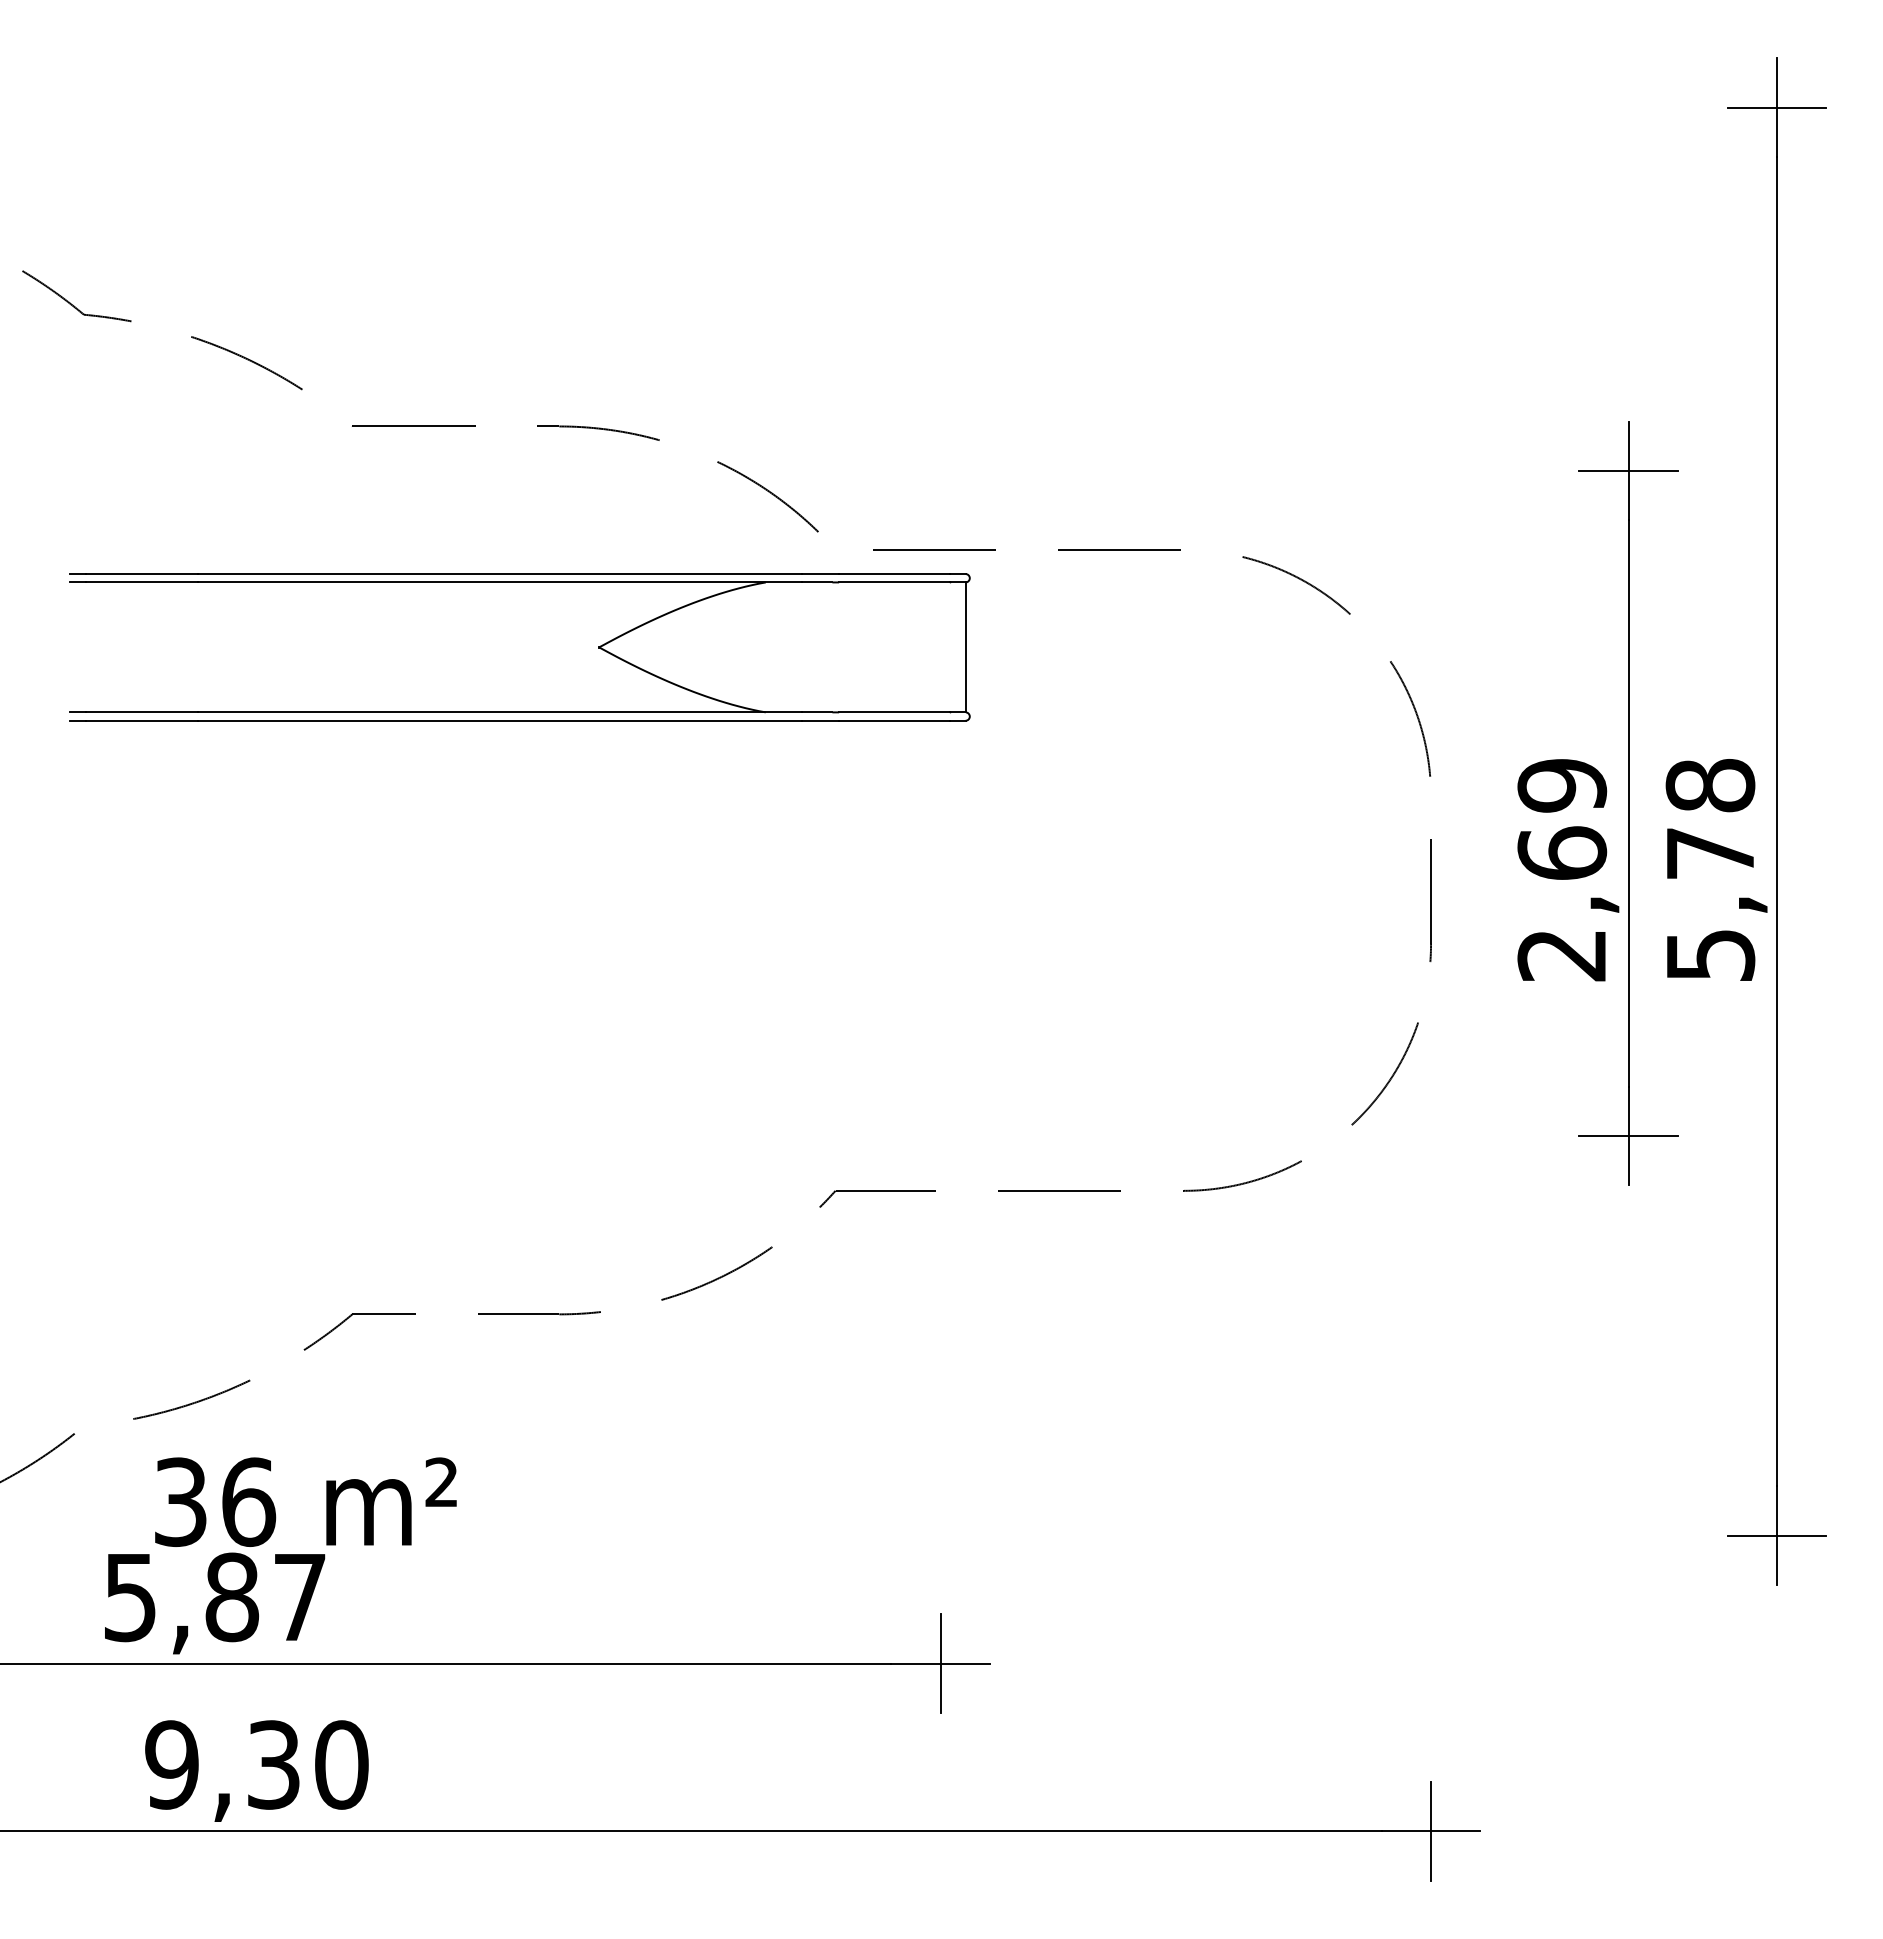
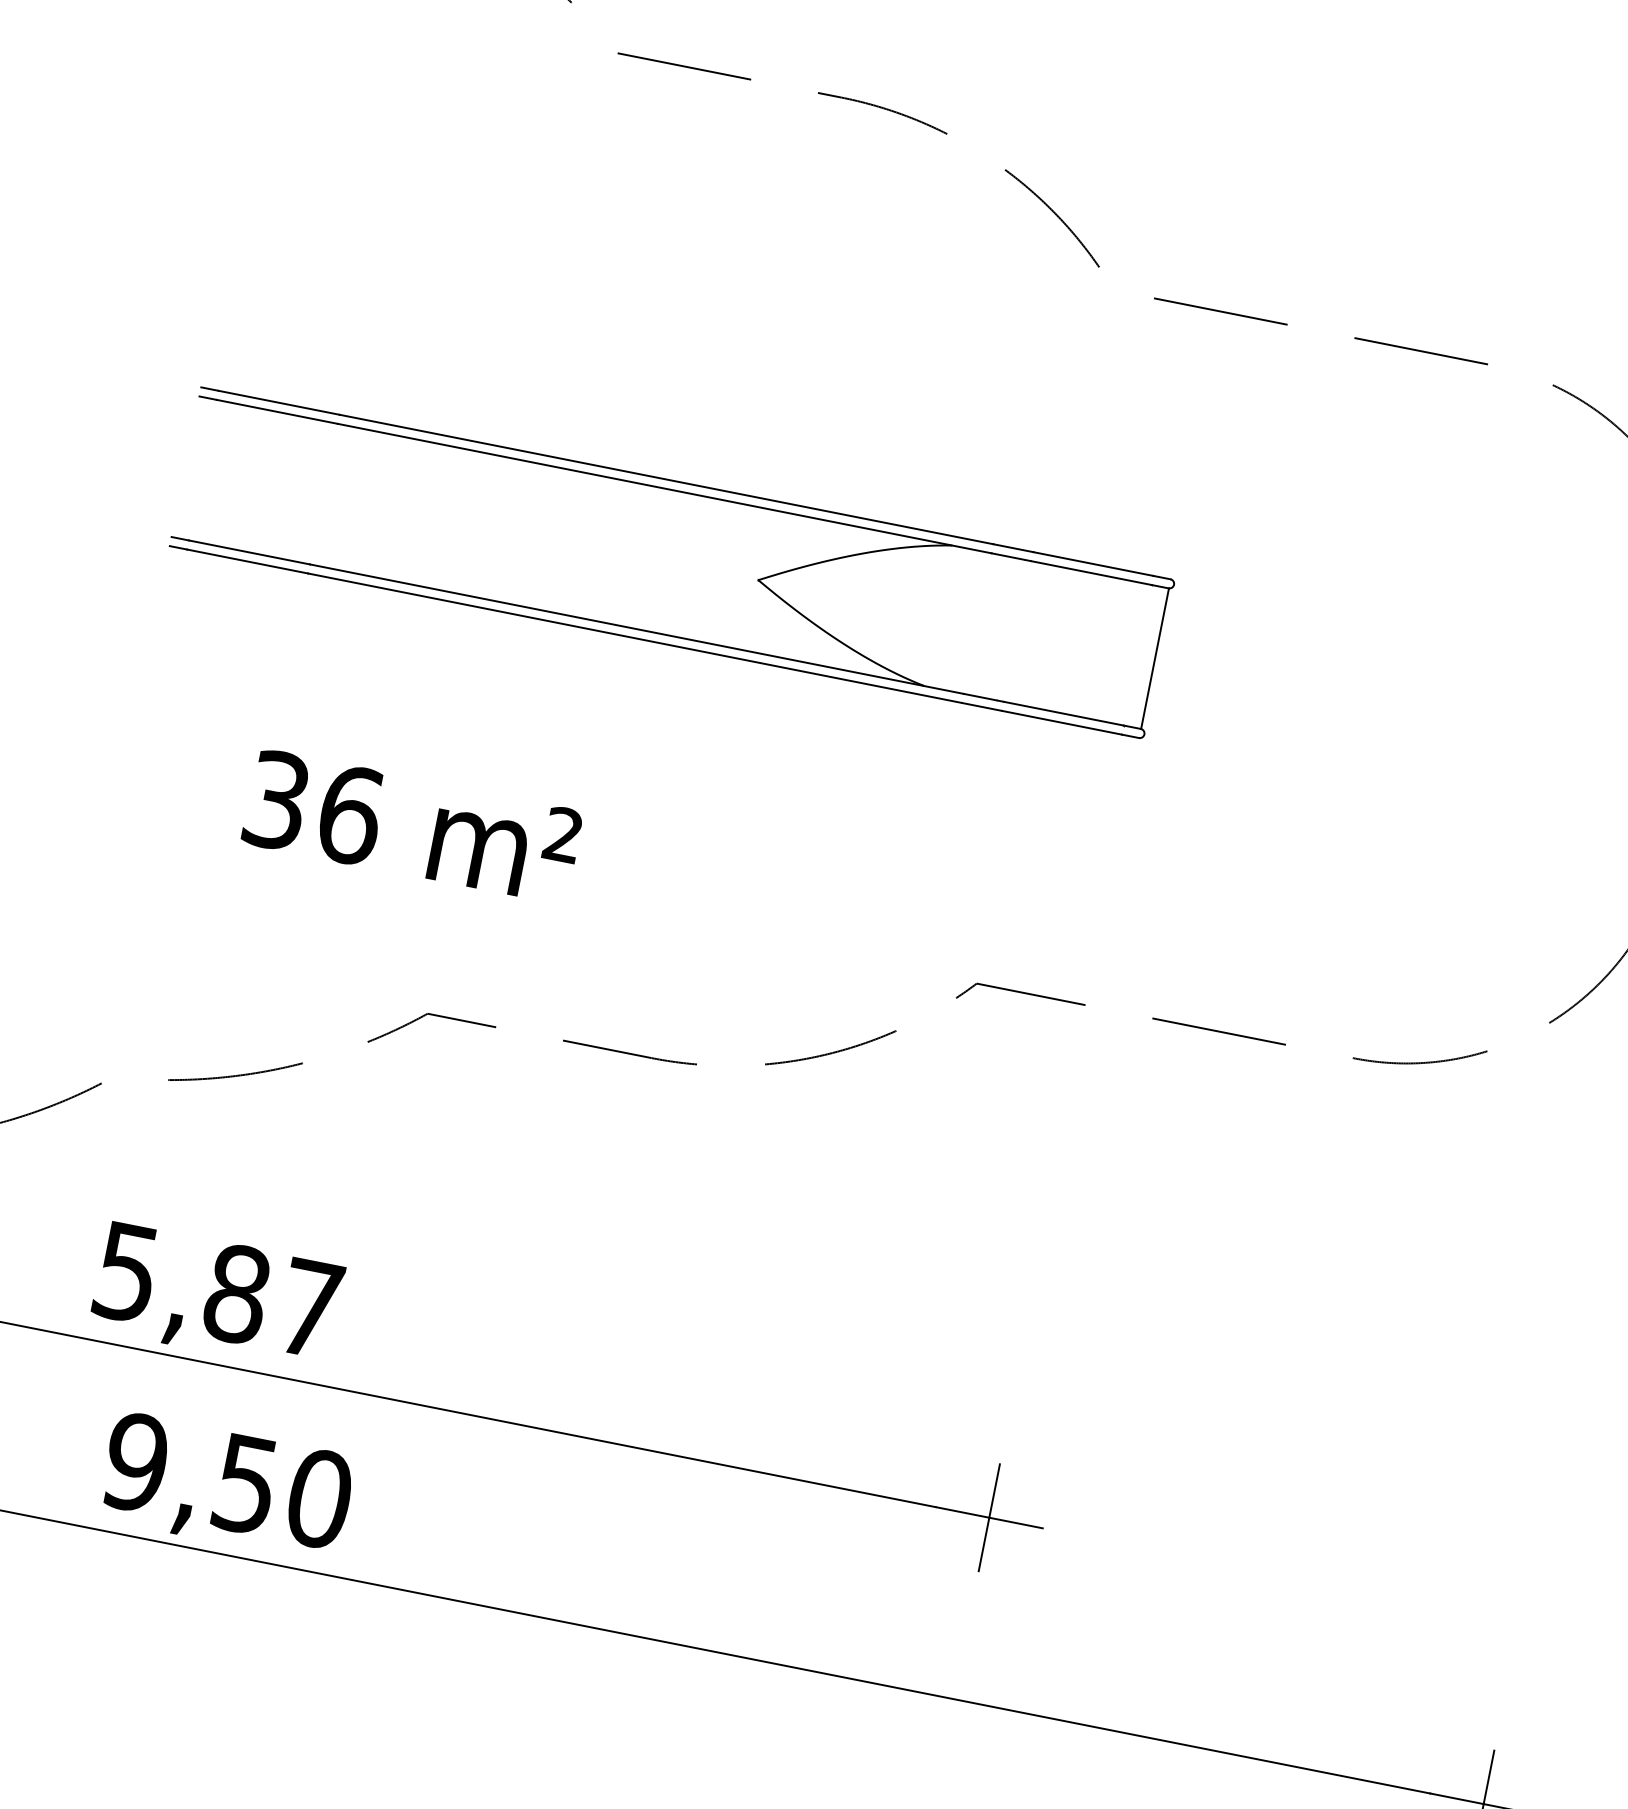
part: (519, 711) -> (658, 632), moved
text: (305, 1501) -> (412, 826), moved
text: (273, 1764) -> (245, 1483), 9,30 -> 9,50

